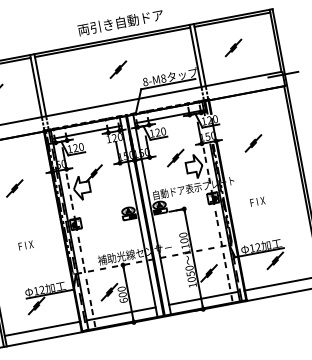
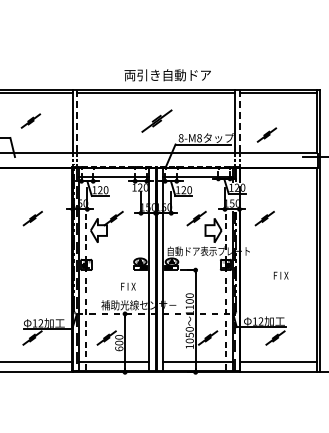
part: (232, 47) -> (266, 134), moved
line: (199, 54) -> (239, 121), solid -> dashed
part: (118, 69) -> (156, 120), size x1.6
line: (40, 84) -> (77, 121), solid -> dashed
part: (253, 143) -> (264, 218), moved
text: (257, 201) -> (280, 275), moved
text: (26, 245) -> (128, 286), moved

